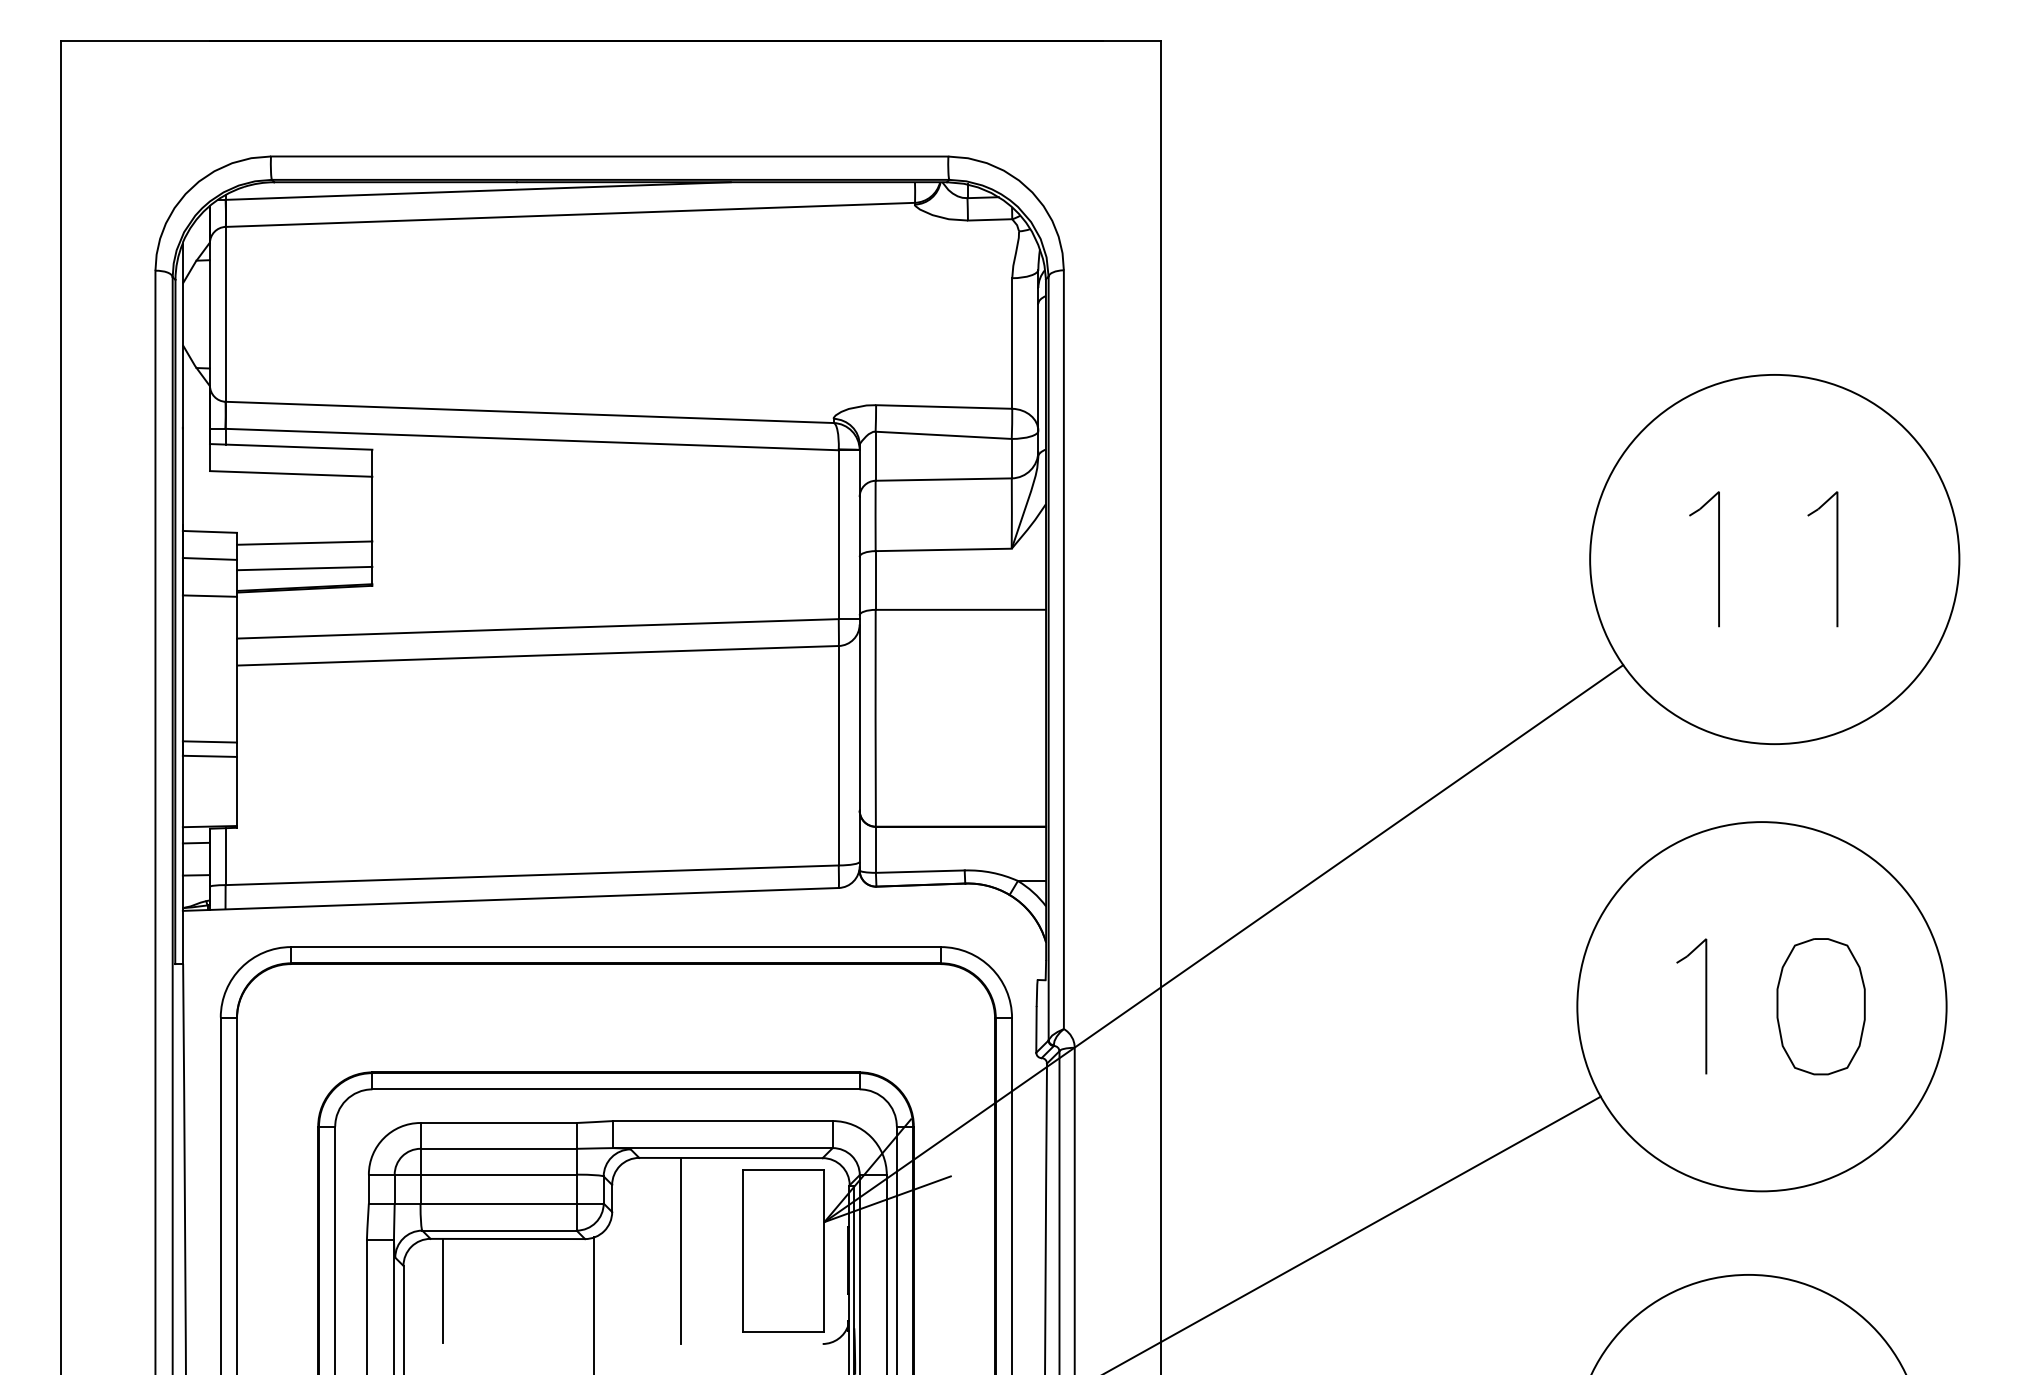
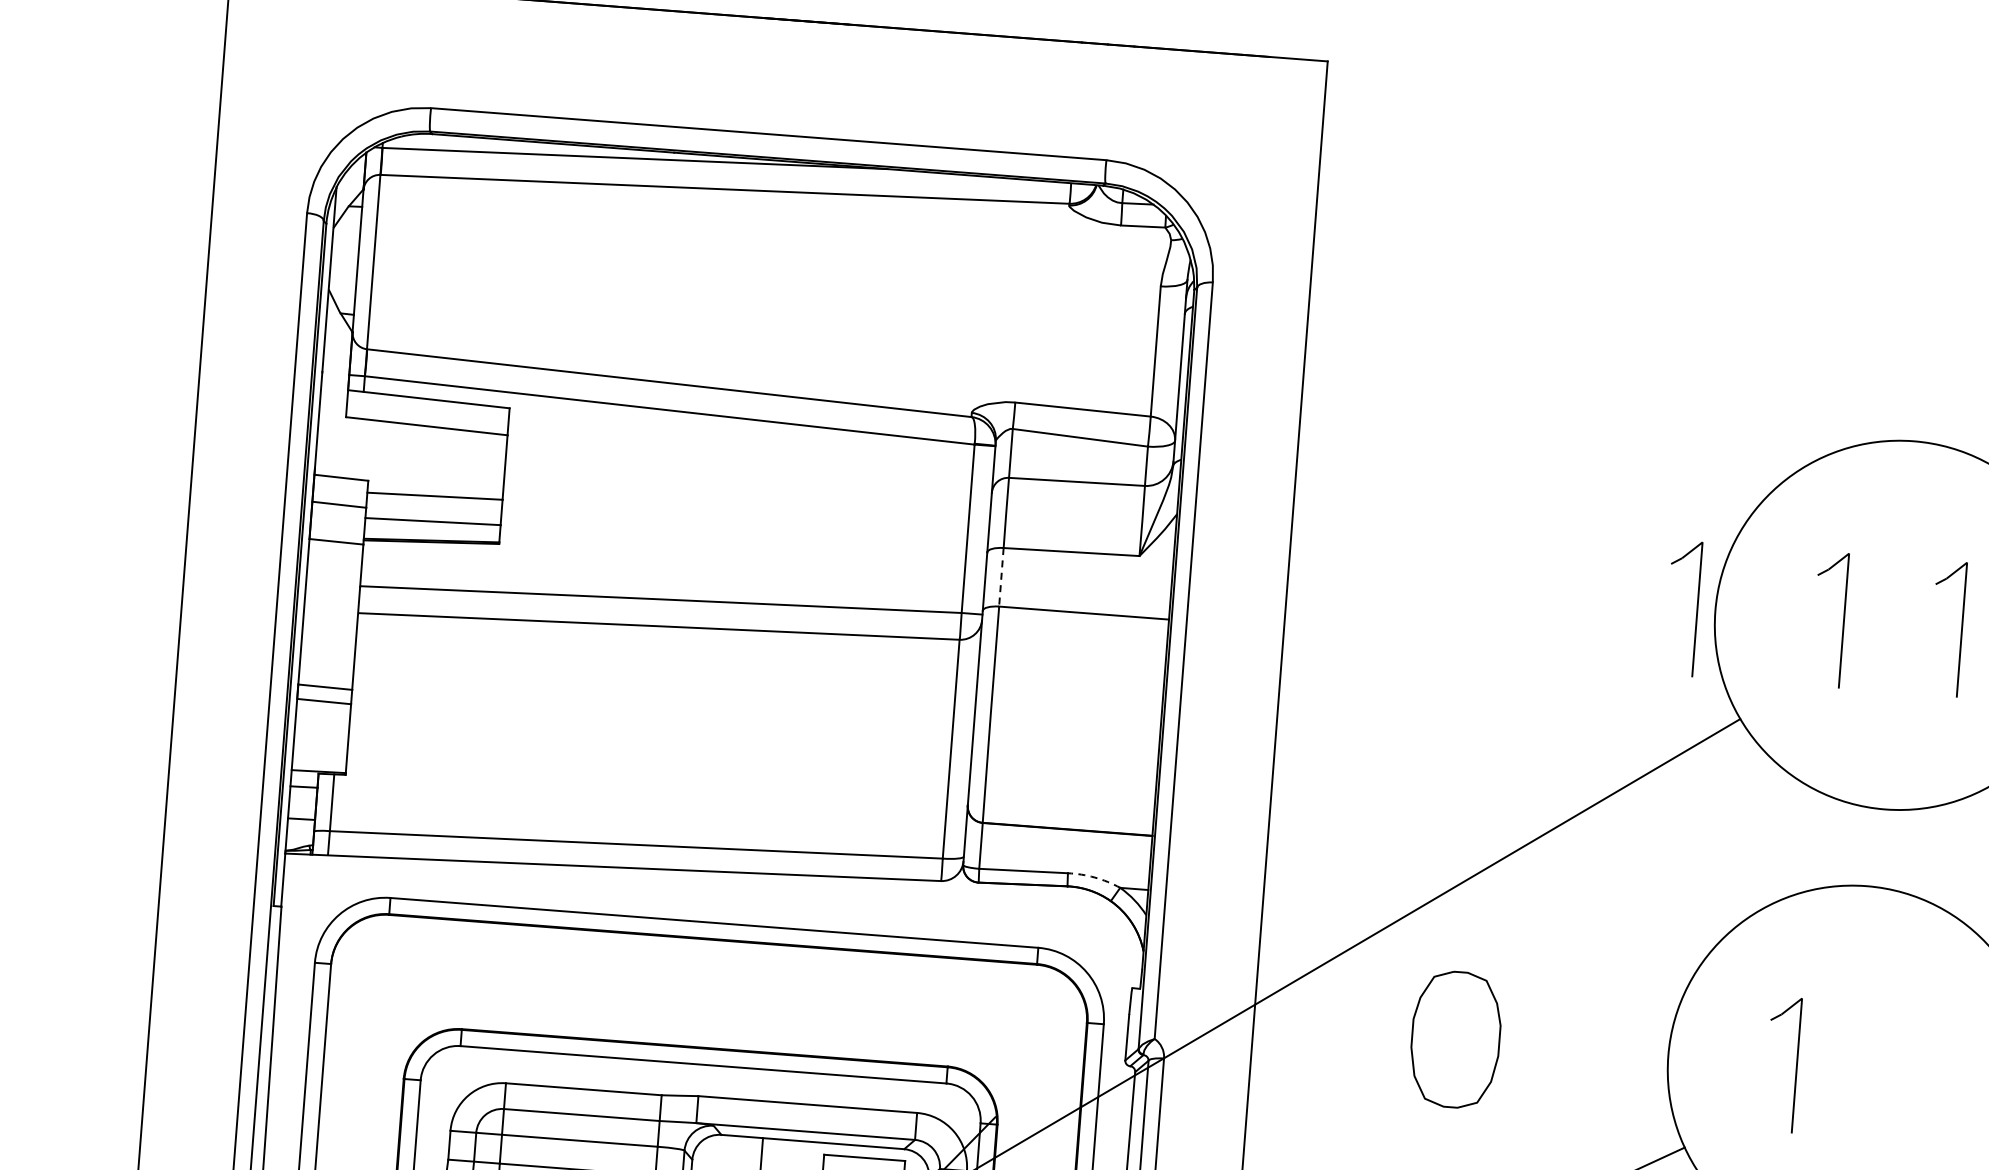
part: (1571, 559) -> (1696, 609), added
line: (875, 581) -> (1001, 578), solid -> dashed
arc: (991, 872) -> (1094, 877), solid -> dashed
part: (1820, 1006) -> (1455, 1039), moved

